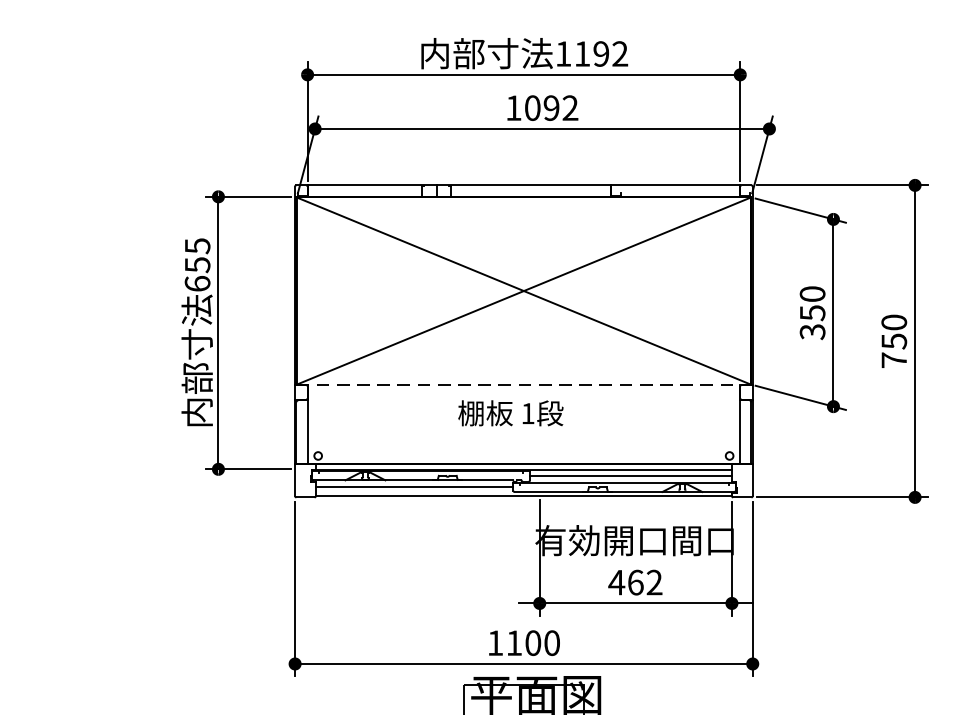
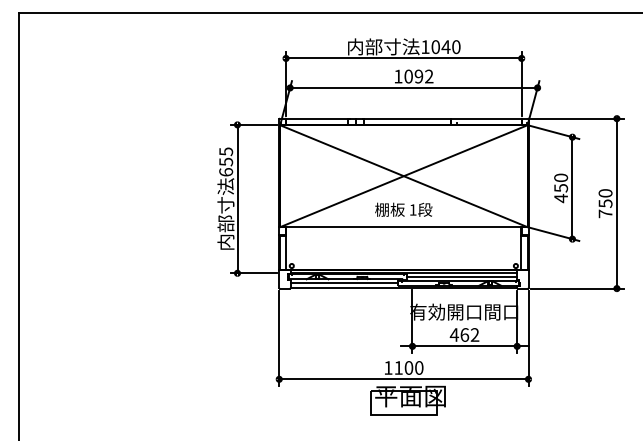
text: (600, 54) -> (445, 47), 1192 -> 1040
text: (813, 331) -> (561, 198), 350 -> 450
line: (523, 385) -> (403, 227), dashed -> solid
text: (510, 412) -> (403, 209), moved

